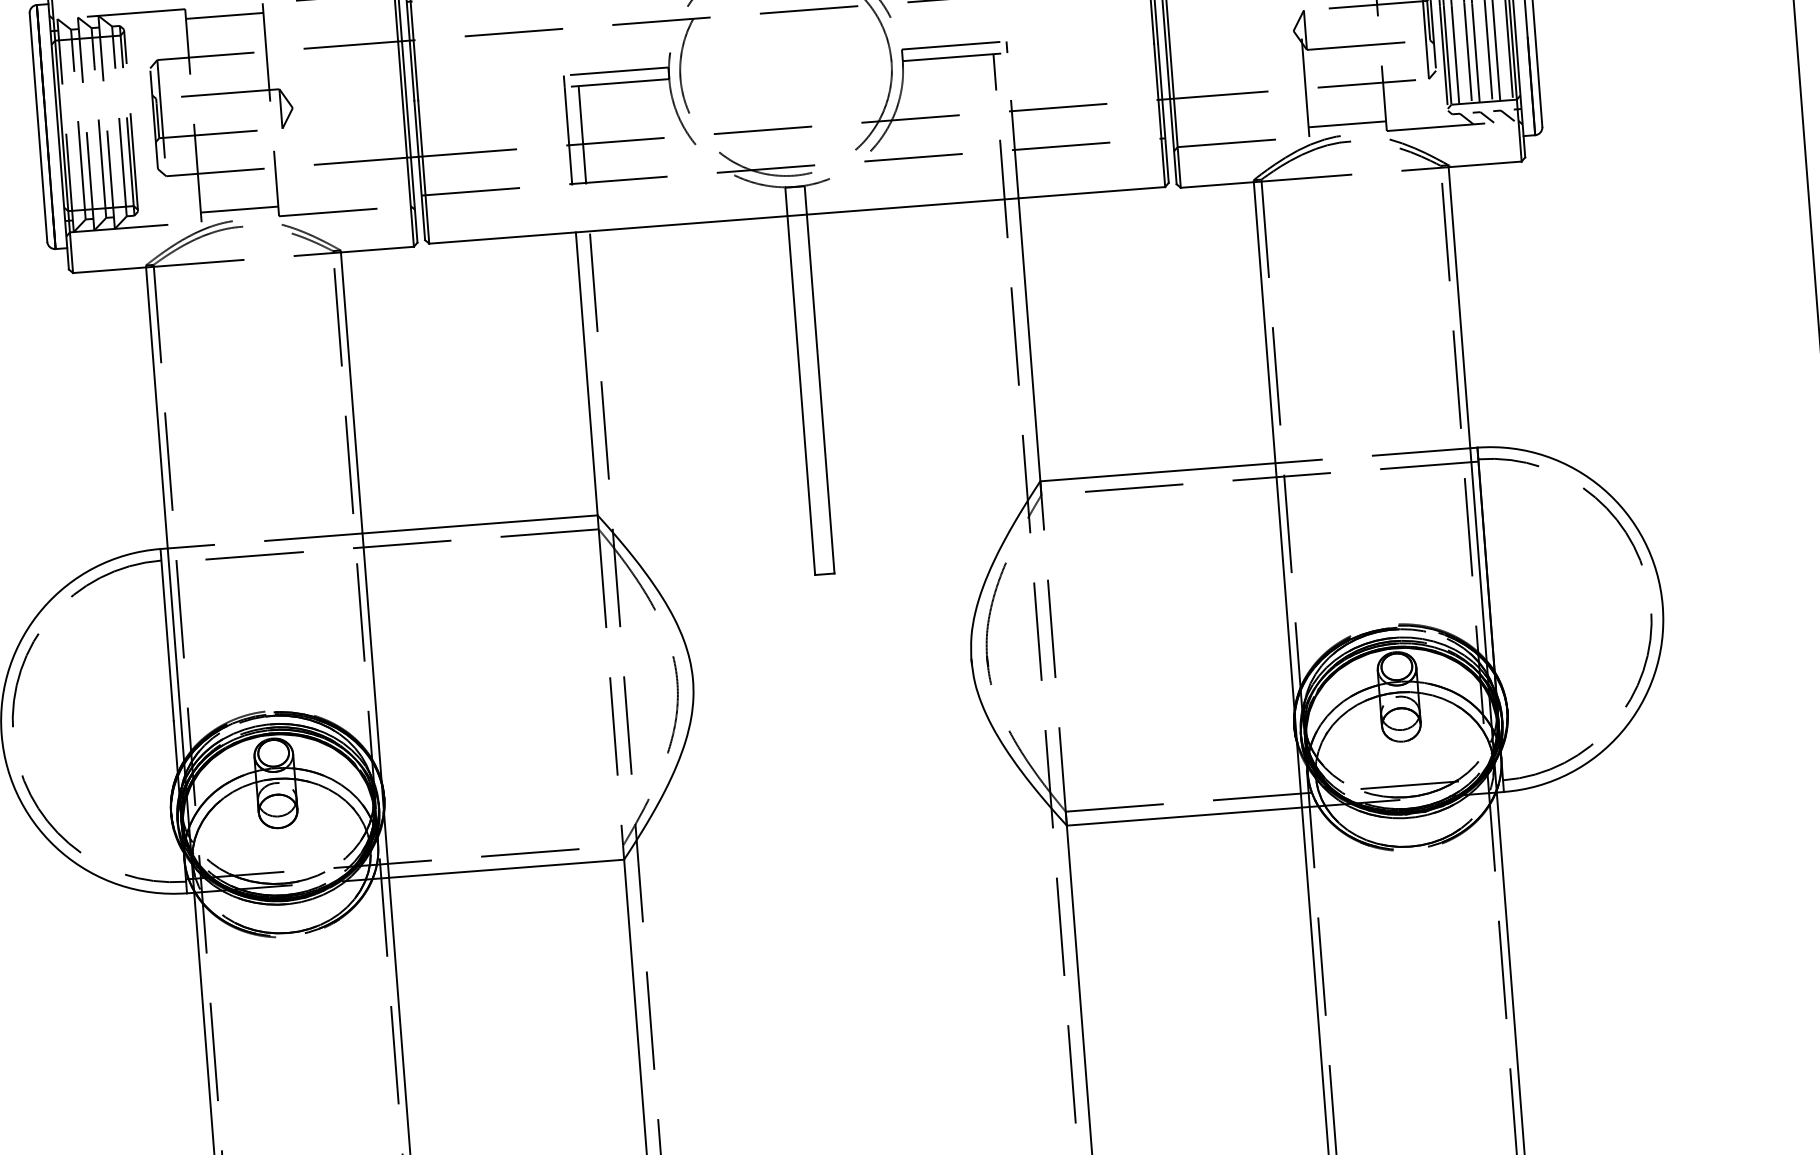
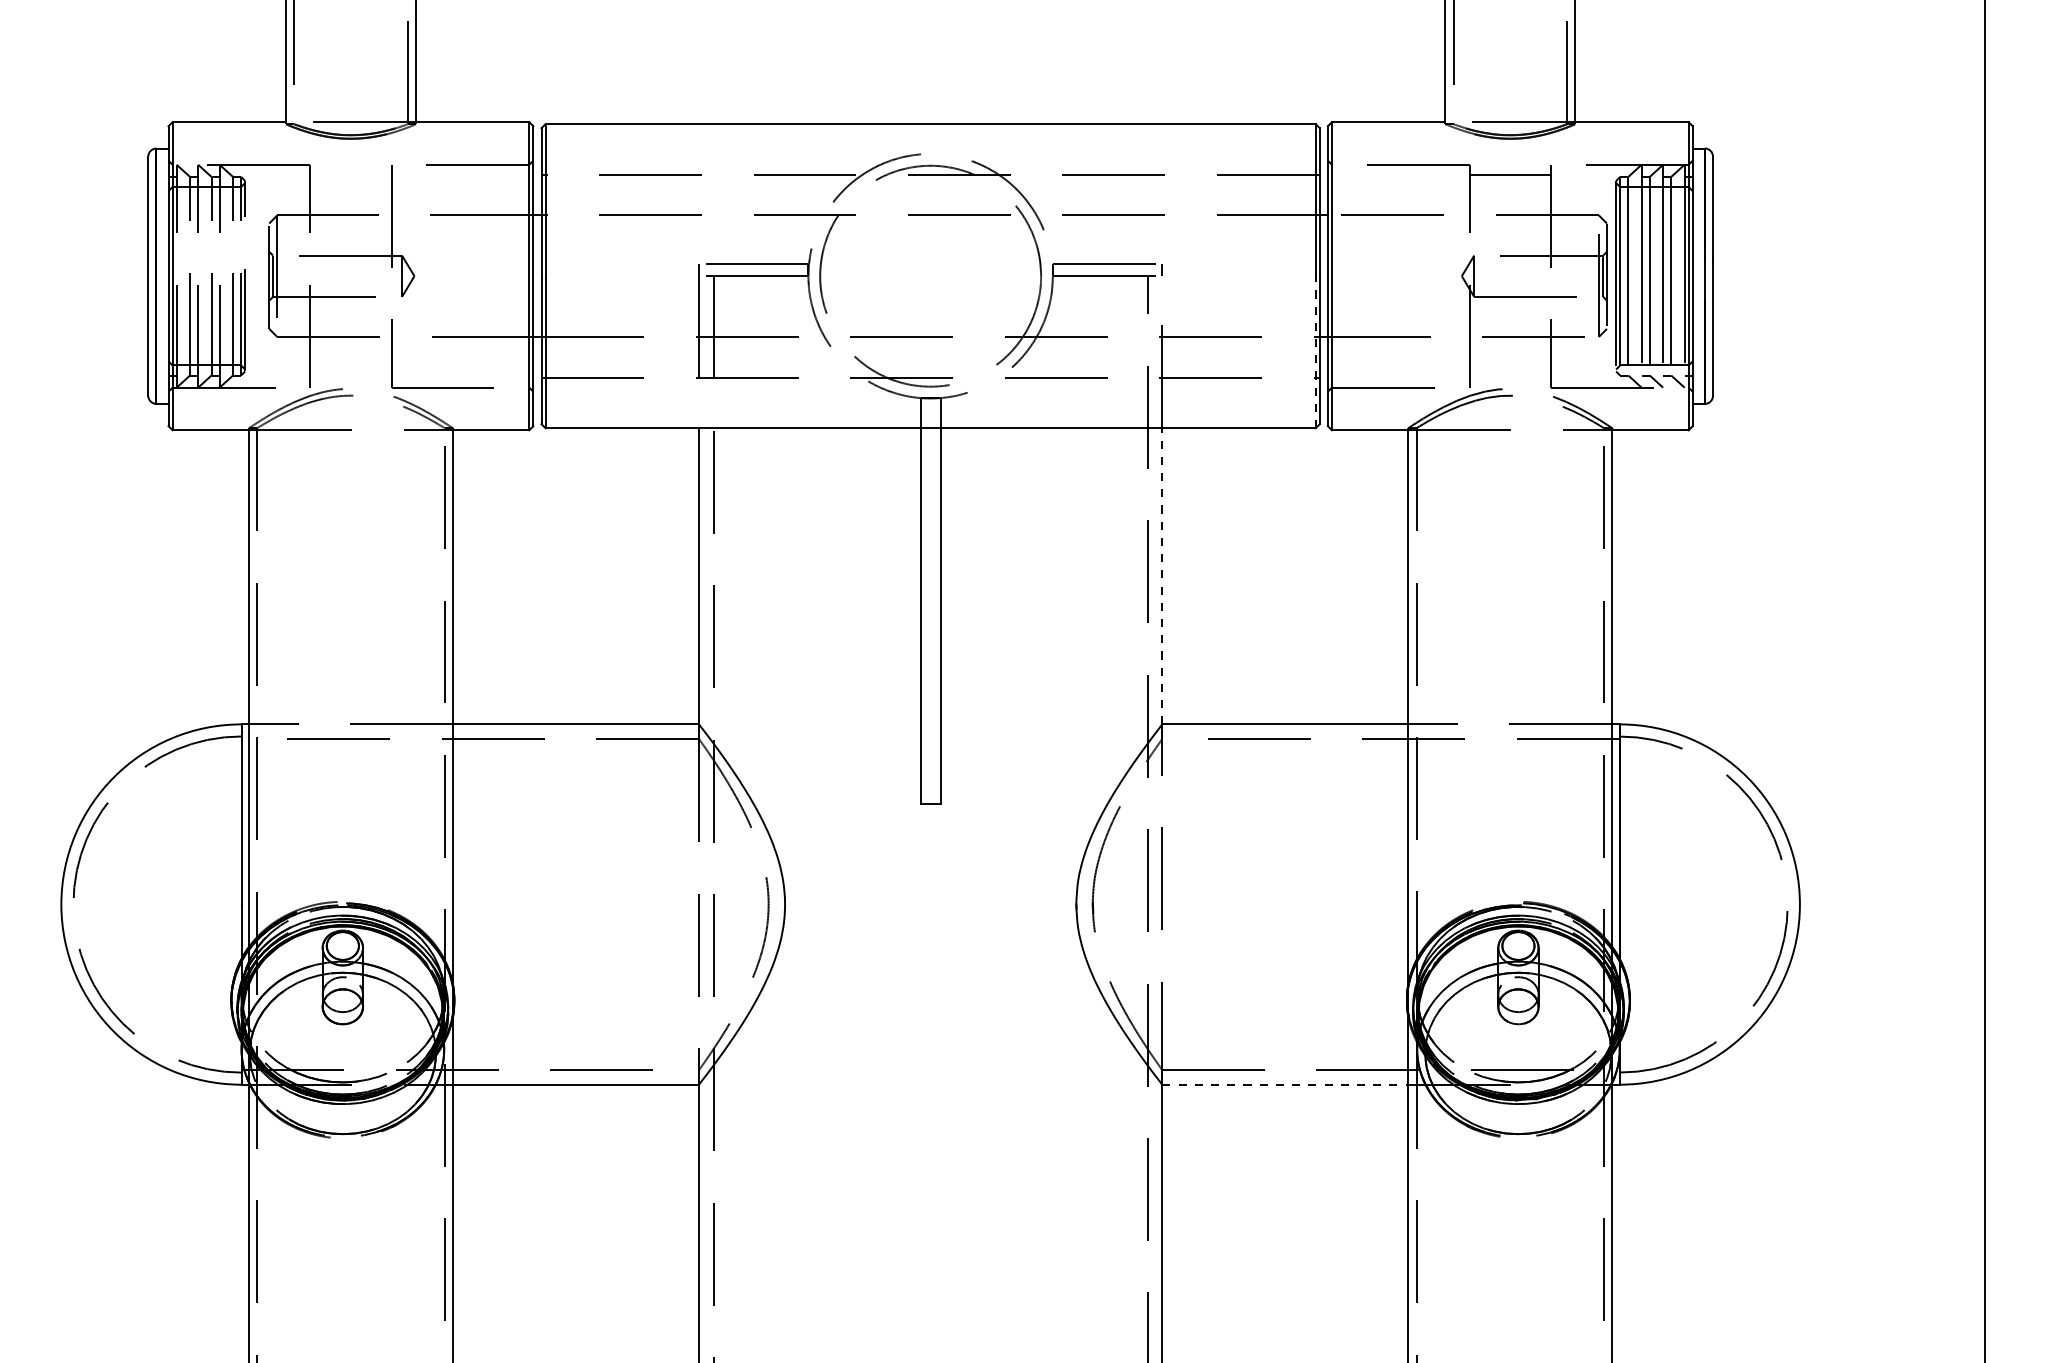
line: (224, 15) -> (350, 174), removed
line: (1159, 115) -> (1315, 353), solid -> dashed
line: (1346, 124) -> (1509, 377), removed
line: (239, 209) -> (350, 377), removed
line: (1029, 339) -> (1162, 575), solid -> dashed
line: (1184, 816) -> (1285, 1084), solid -> dashed

